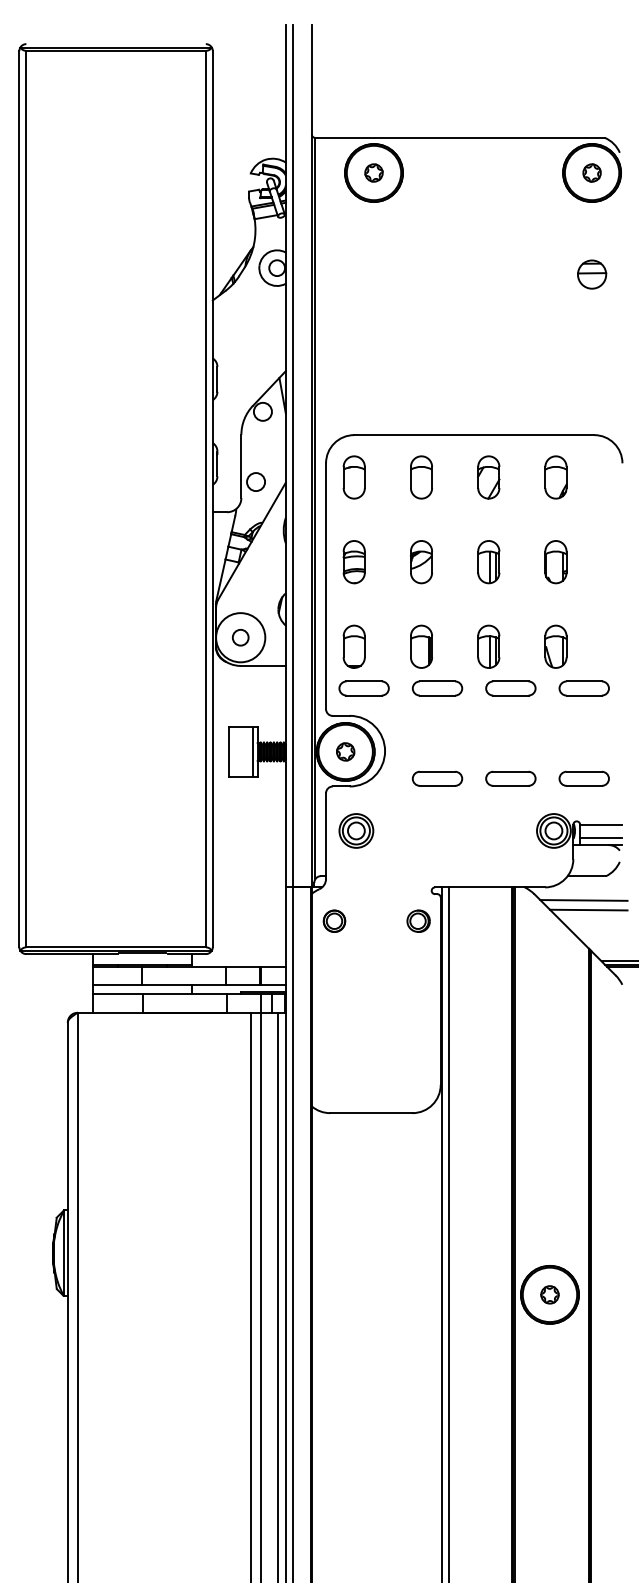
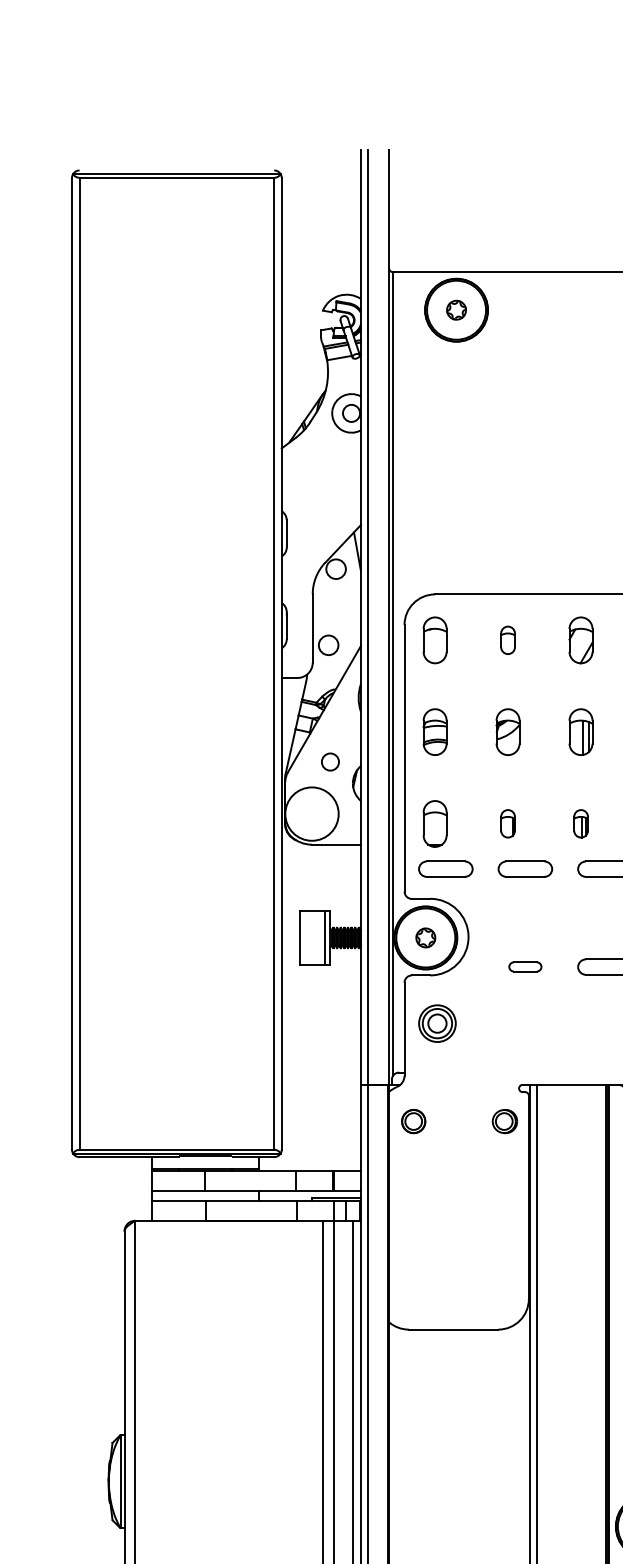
part: (421, 477) -> (508, 640), size x0.6
circle: (240, 637) -> (330, 761), moved
part: (421, 646) -> (508, 823), size x0.6
part: (488, 646) -> (580, 823), size x0.6
part: (437, 778) -> (525, 966), size x0.6

